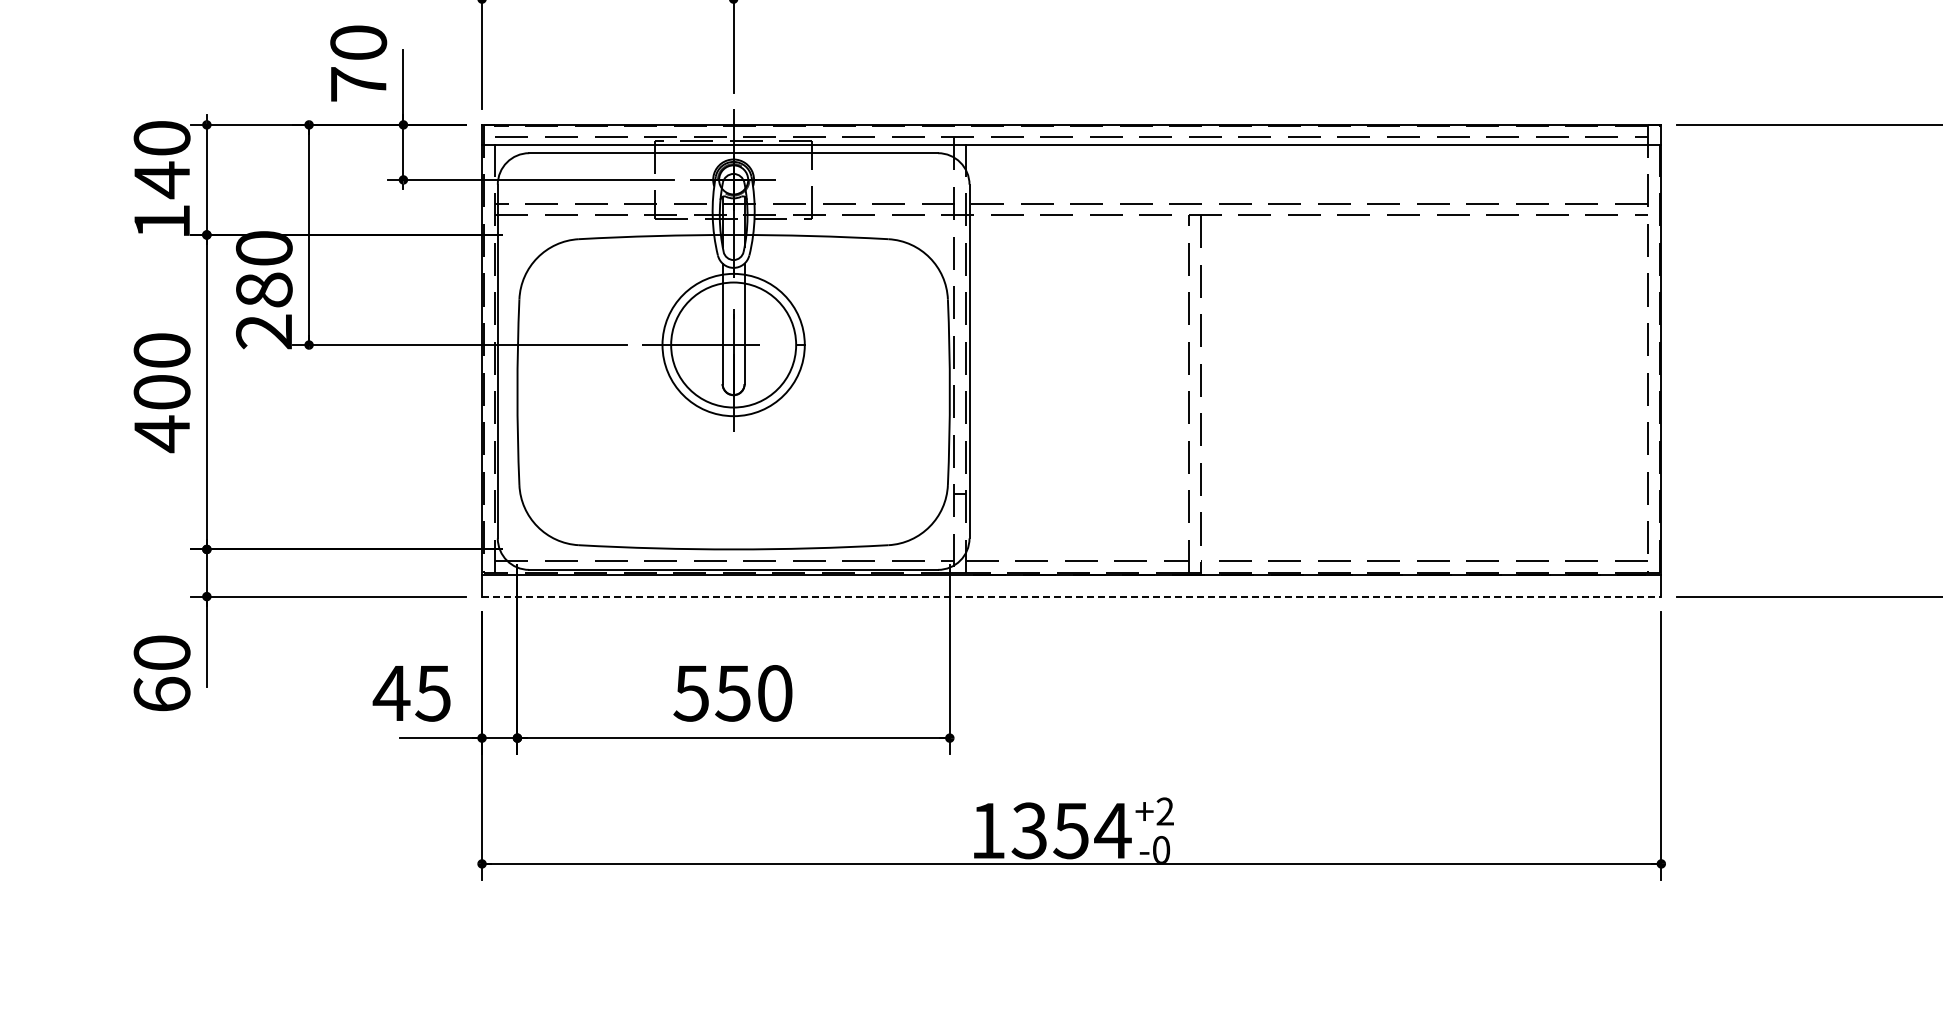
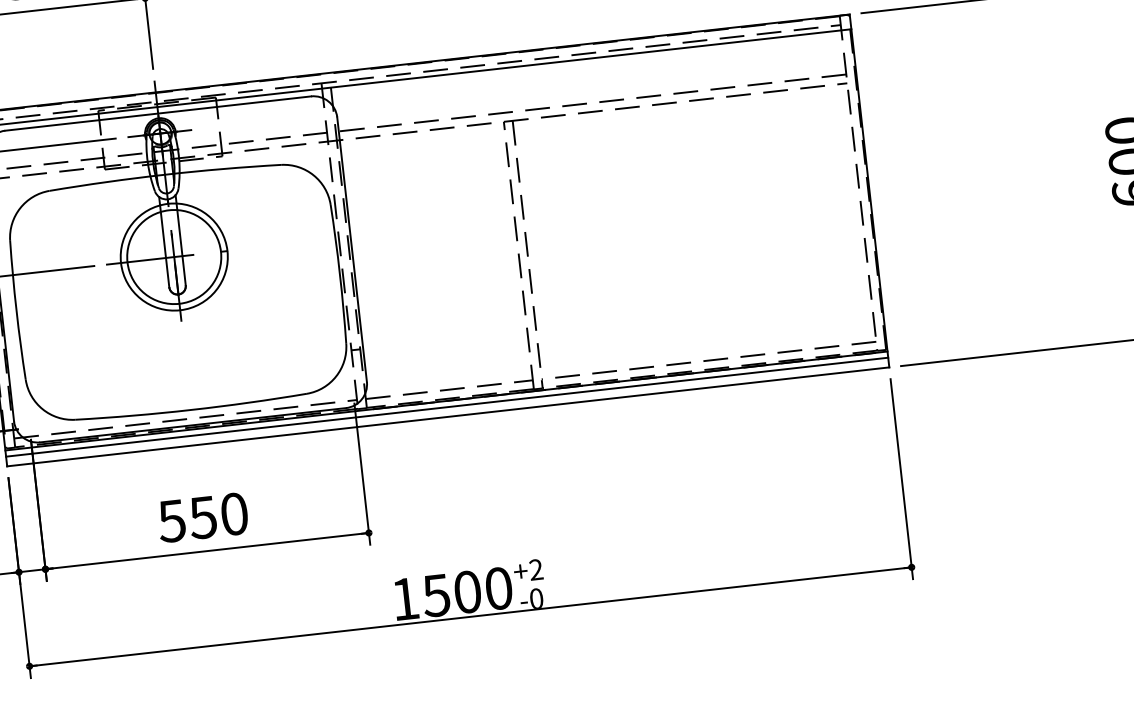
line: (1071, 583) -> (446, 407), added
line: (1071, 596) -> (448, 416), dashed -> solid
text: (1071, 830) -> (467, 591), 1354 -> 1500

